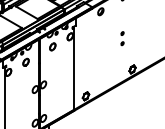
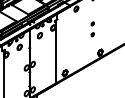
part: (122, 38) -> (92, 29), size x1.4

